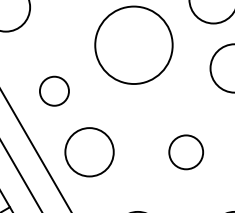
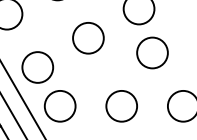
circle: (134, 44) -> (88, 37), size x0.62
circle: (53, 91) -> (37, 67), size x1.67
circle: (185, 152) -> (121, 106), size x1.43

